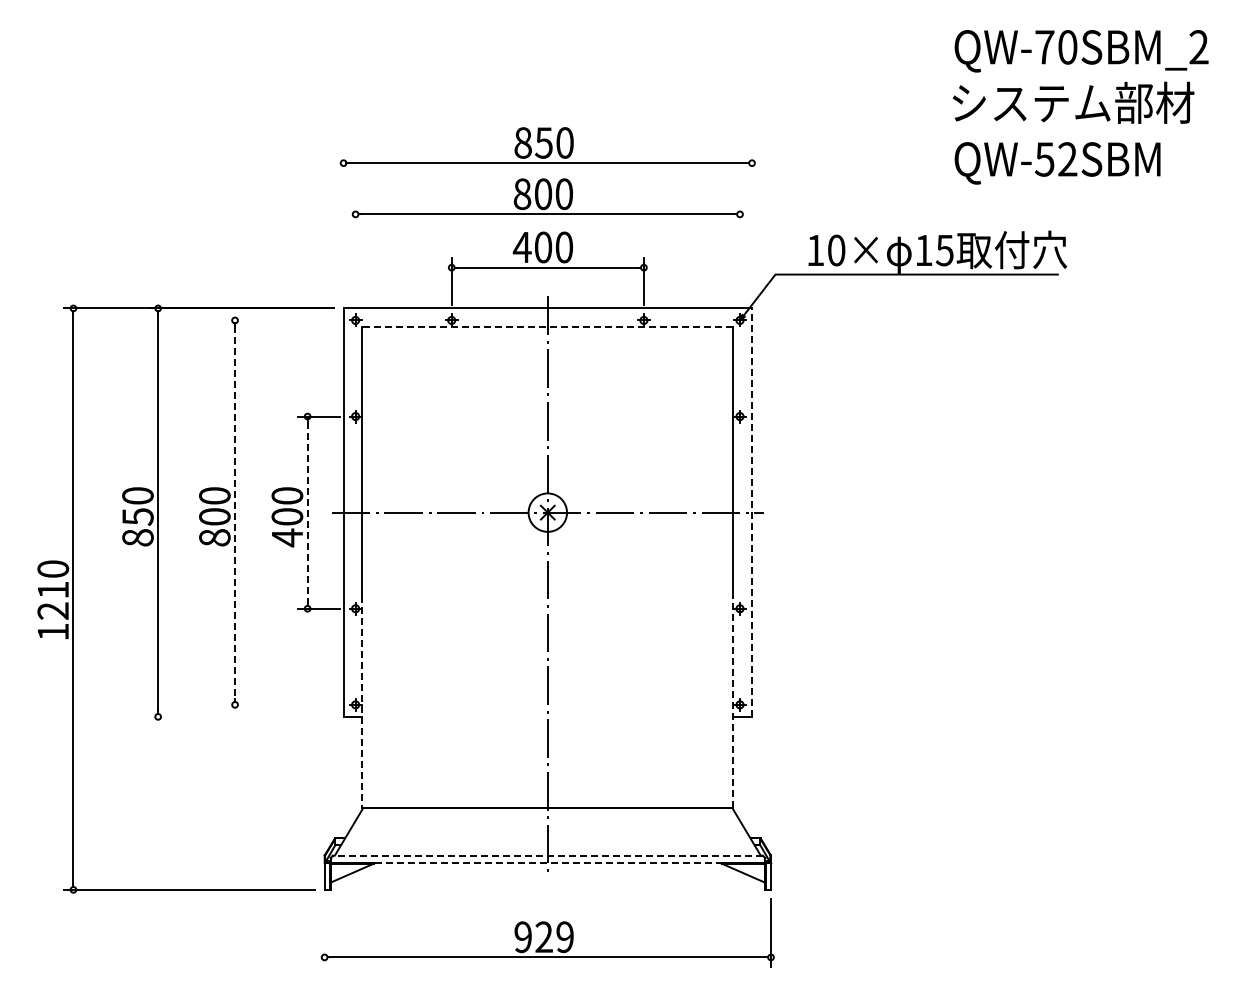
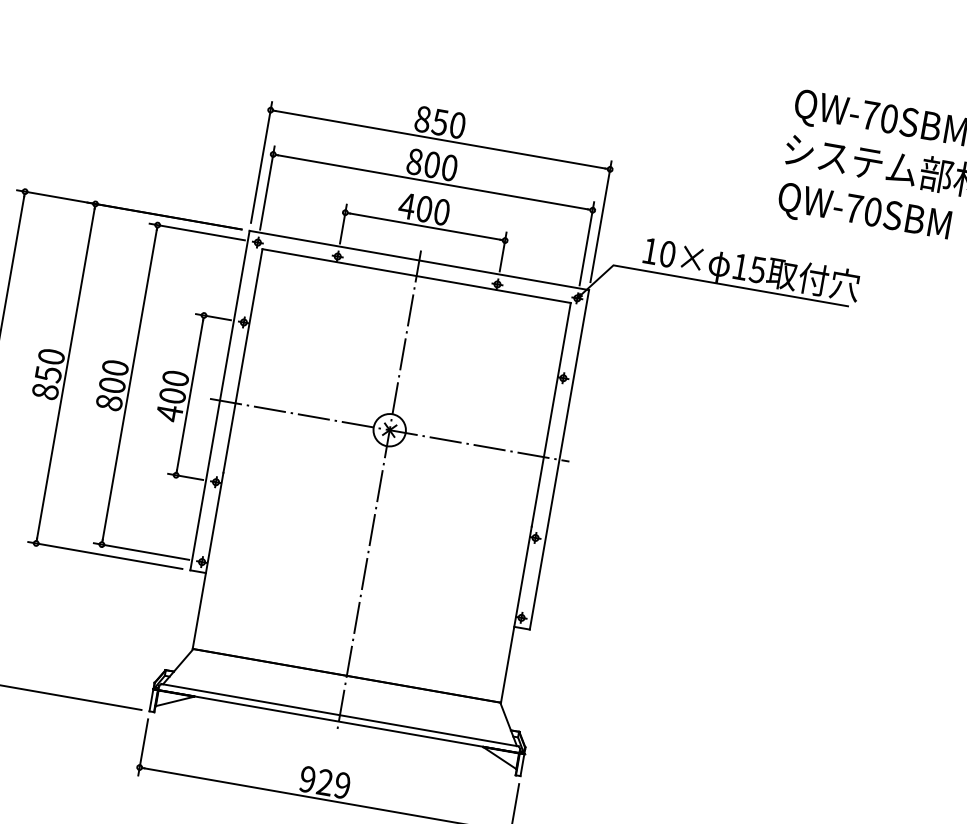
text: (1055, 159) -> (862, 210), QW-52SBM -> QW-70SBM
line: (343, 225) -> (261, 161), added
line: (752, 225) -> (601, 221), added
line: (355, 254) -> (267, 187), added
line: (740, 254) -> (587, 243), added
line: (282, 320) -> (197, 232), added
line: (547, 327) -> (416, 276), dashed -> solid
line: (752, 512) -> (559, 459), dashed -> solid
line: (235, 513) -> (130, 385), dashed -> solid
line: (307, 513) -> (189, 396), dashed -> solid
line: (362, 702) -> (208, 561), dashed -> solid
line: (733, 702) -> (516, 614), dashed -> solid
line: (282, 704) -> (141, 551), added
line: (241, 716) -> (105, 555), added
line: (547, 855) -> (339, 715), dashed -> solid
line: (548, 863) -> (339, 721), dashed -> solid
line: (324, 933) -> (143, 747), added

